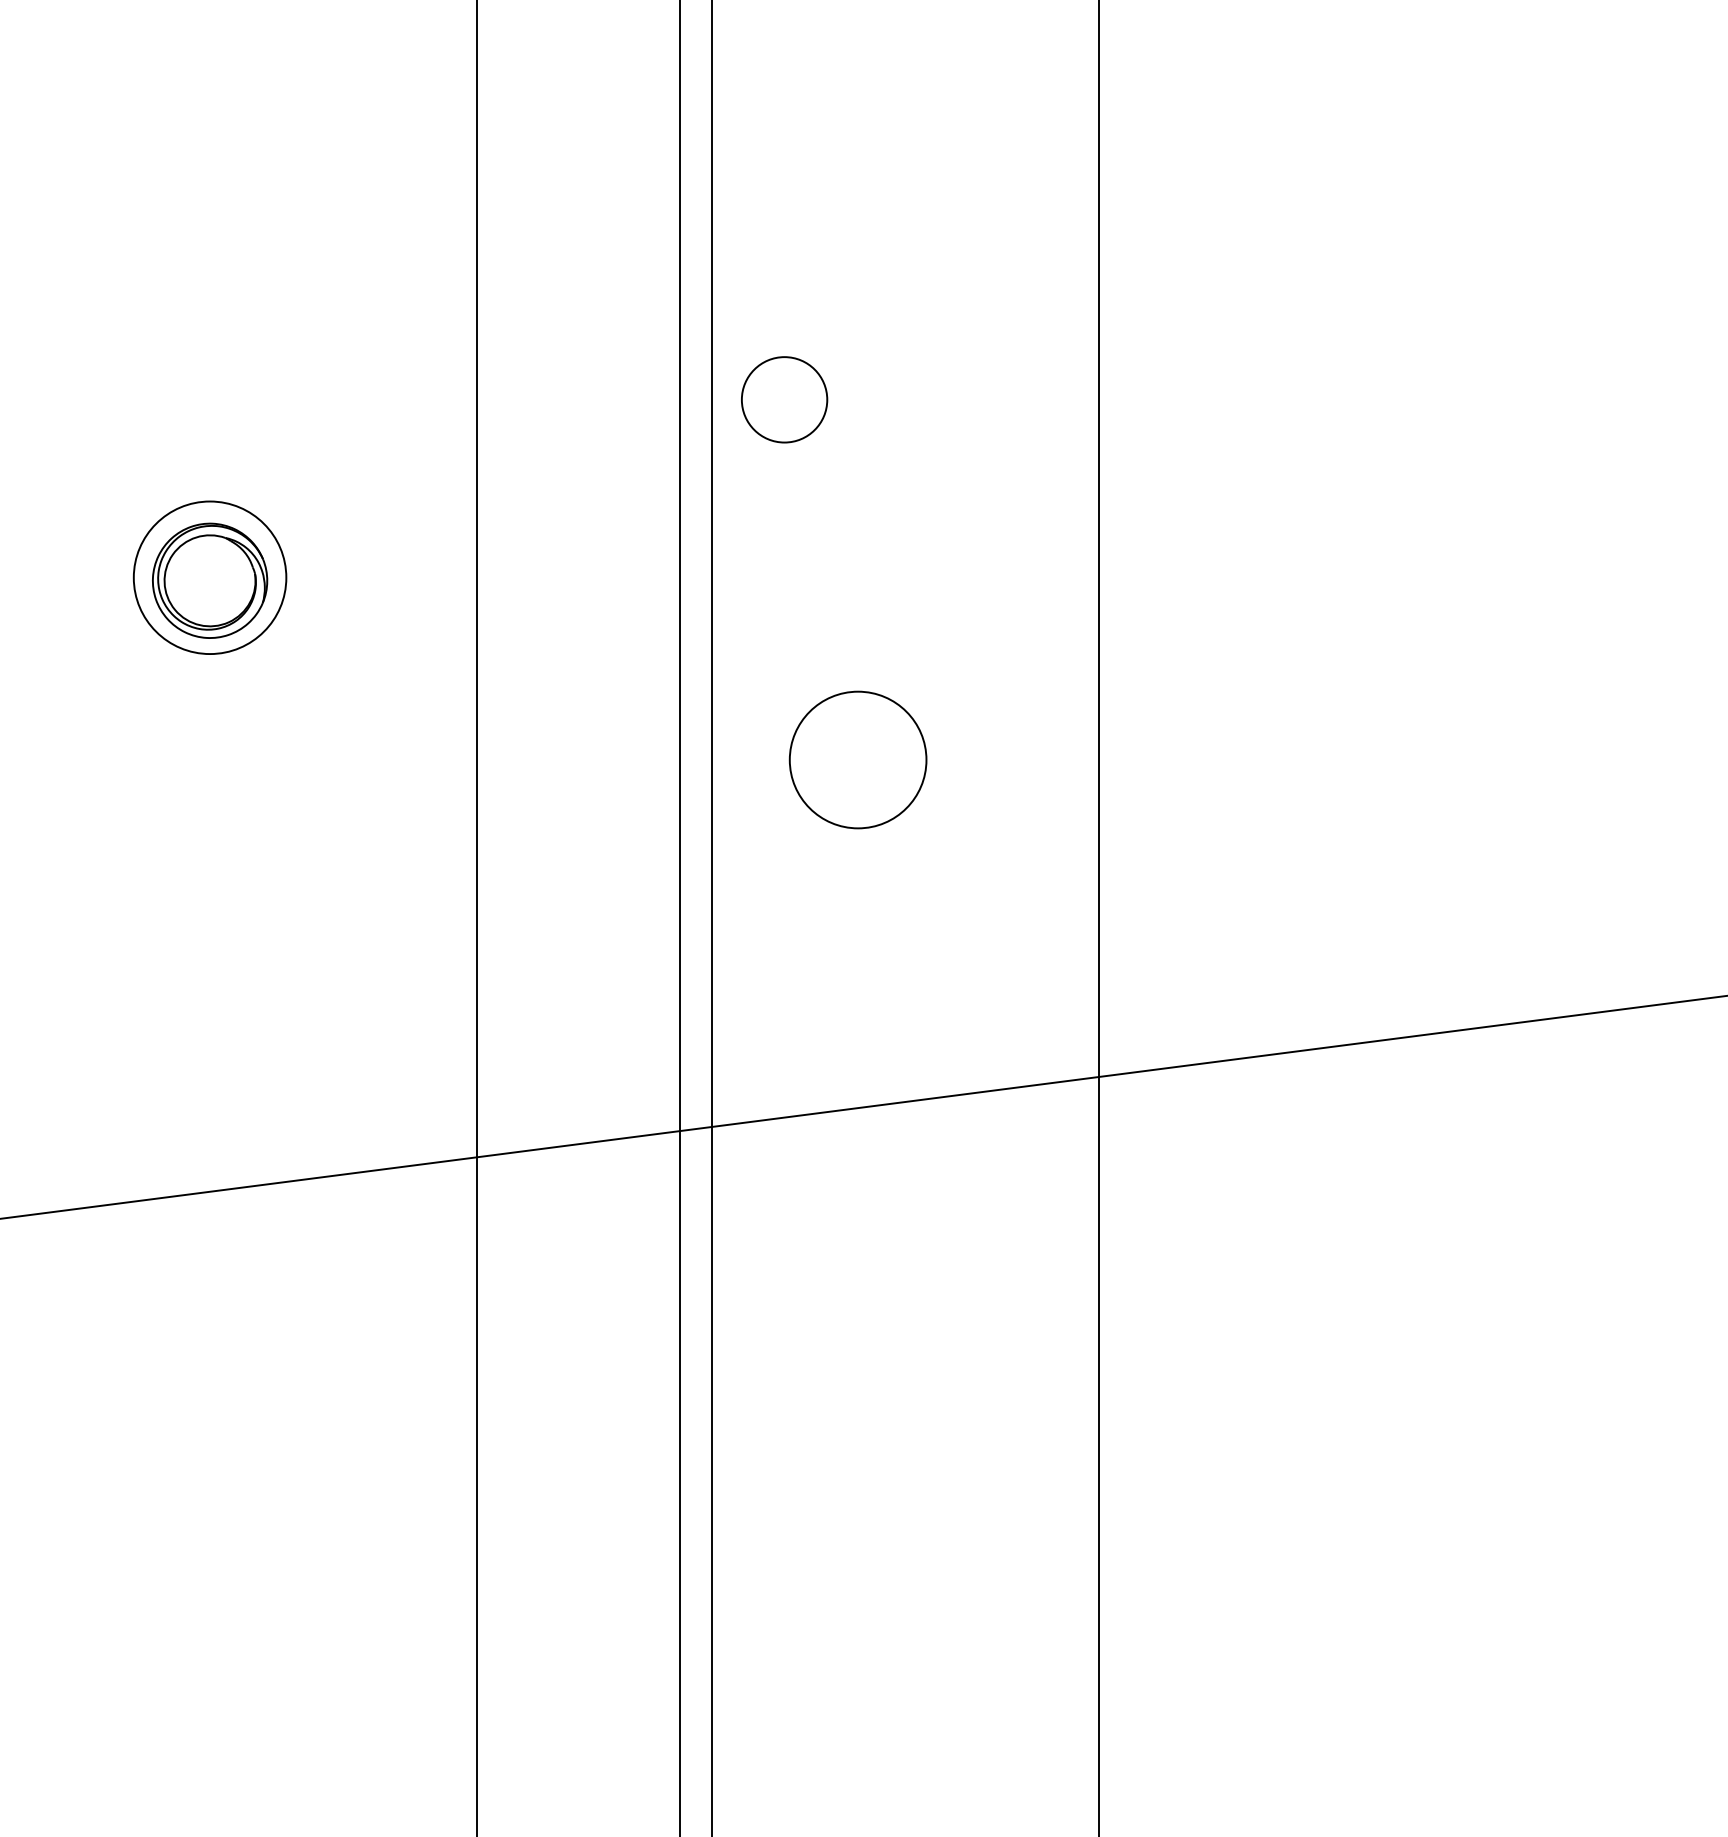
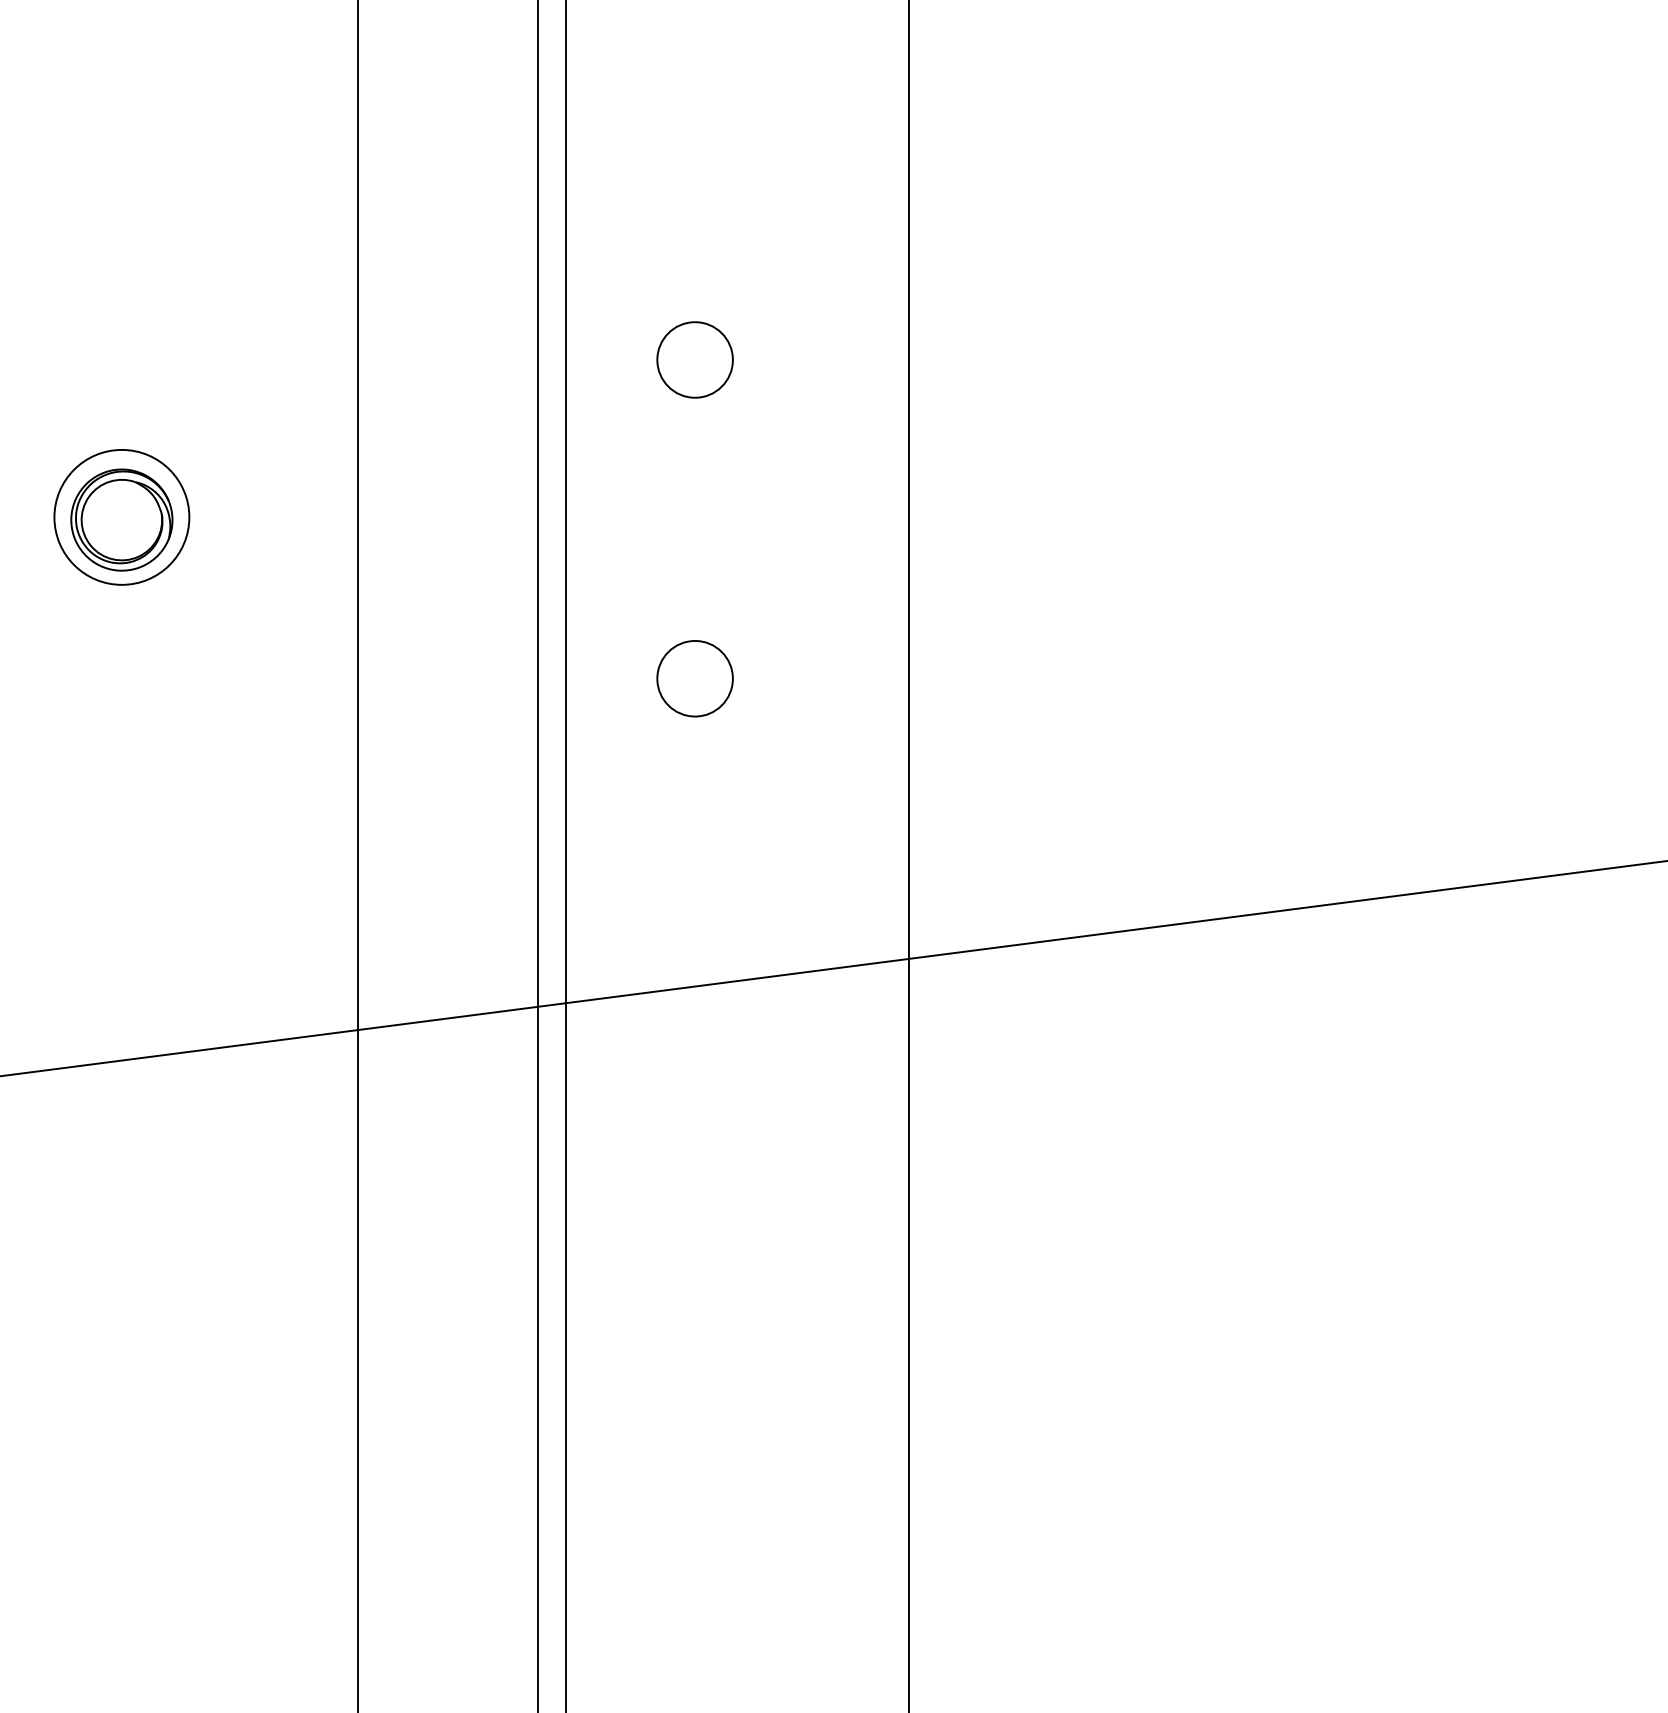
circle: (783, 399) -> (694, 359), moved
circle: (857, 759) -> (694, 678), size x0.62

